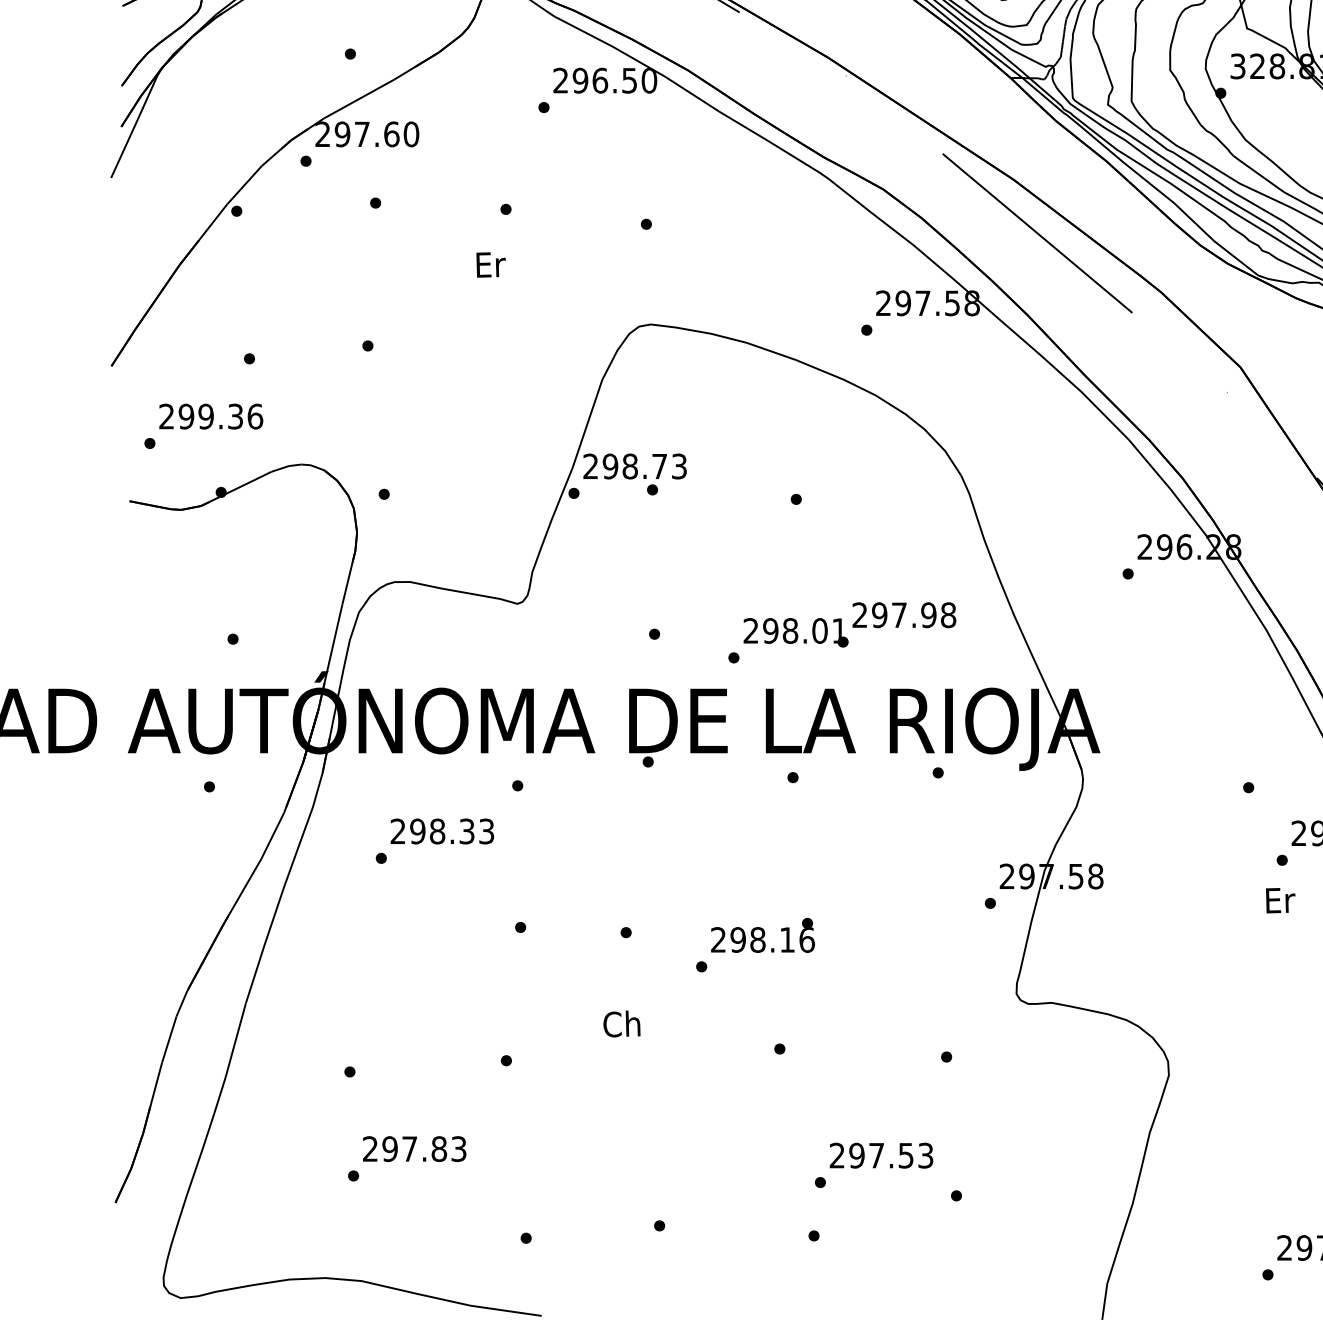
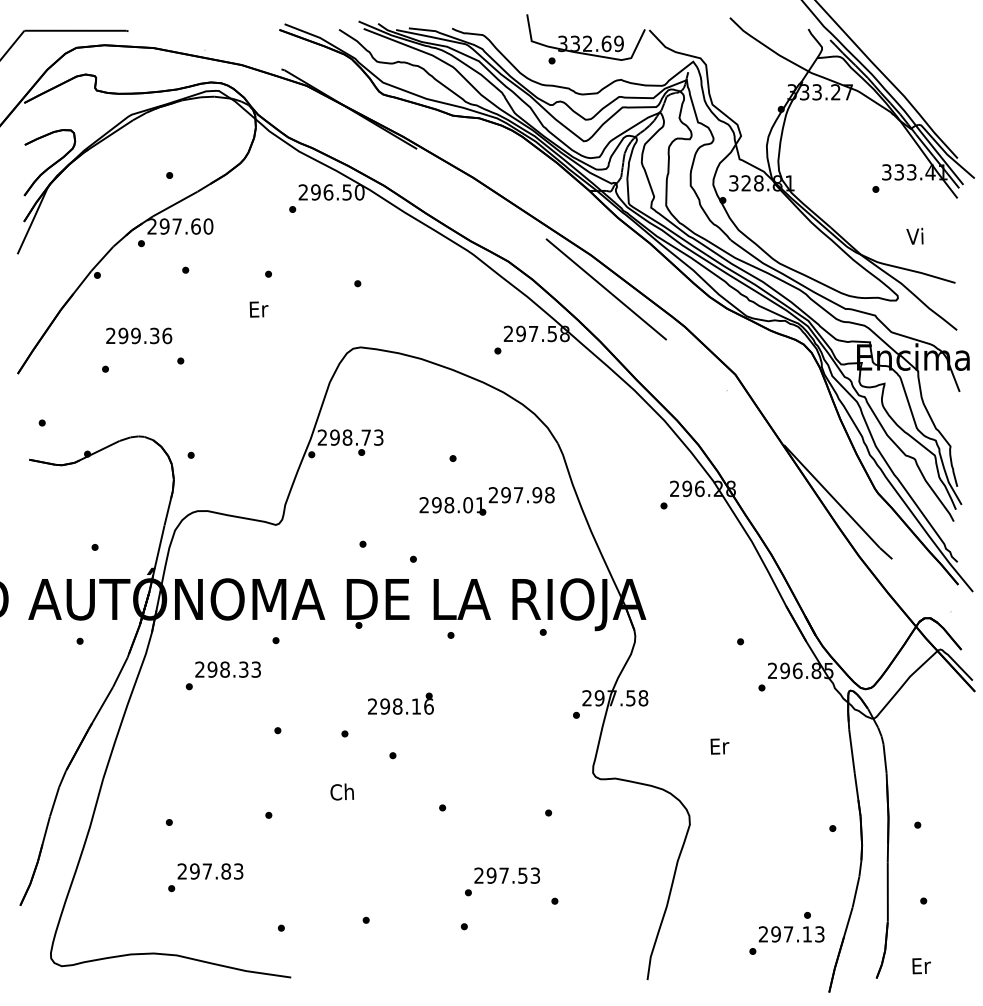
text: (211, 415) -> (139, 335), moved
text: (848, 625) -> (486, 501), moved
text: (1279, 900) -> (719, 746), moved
text: (762, 935) -> (400, 703), moved

